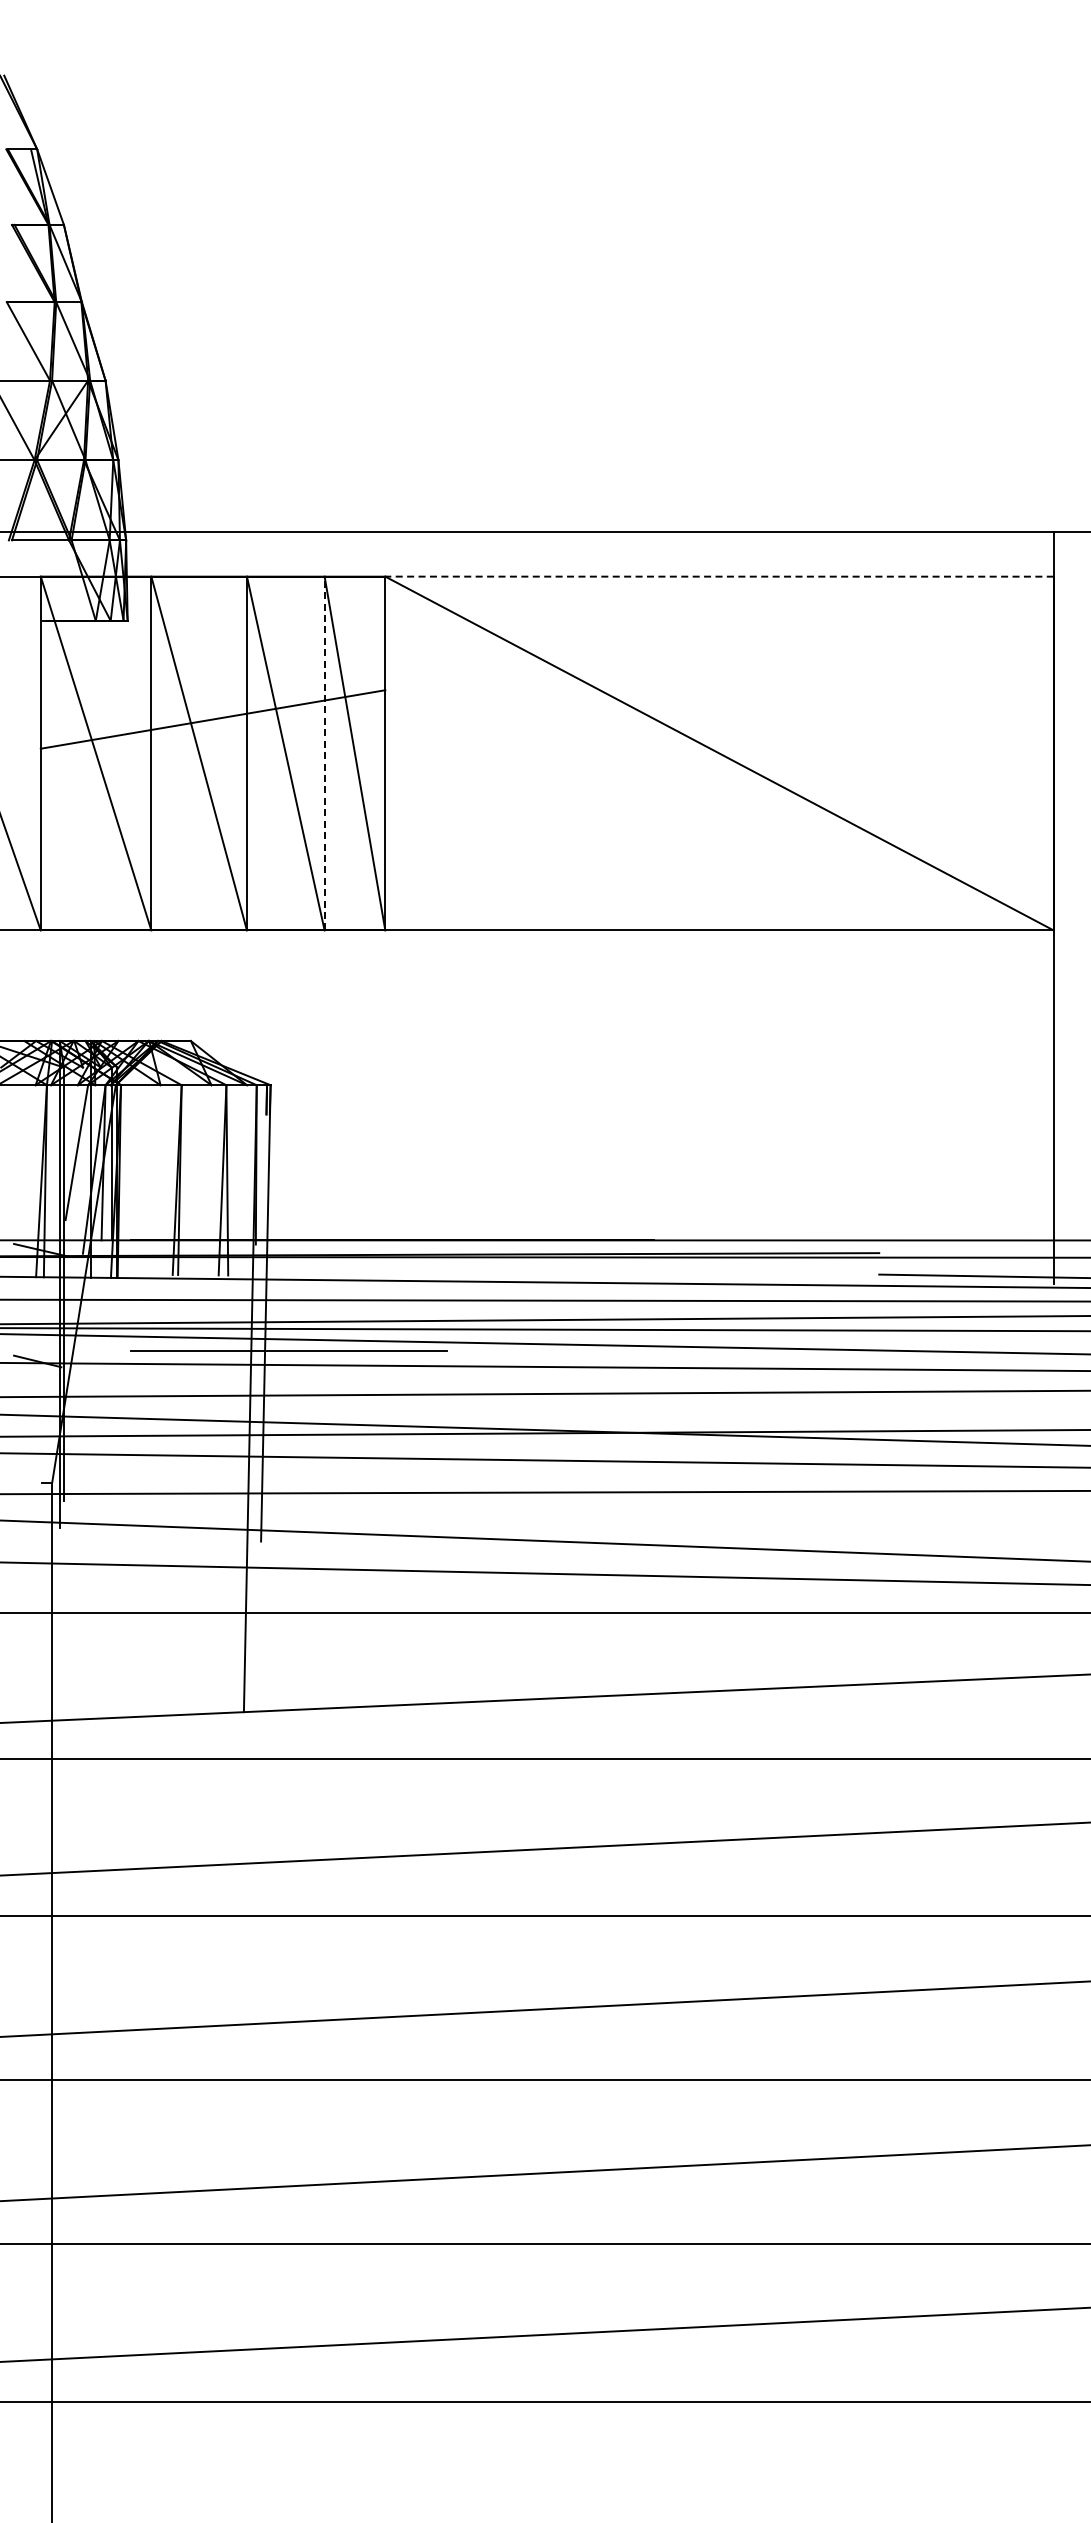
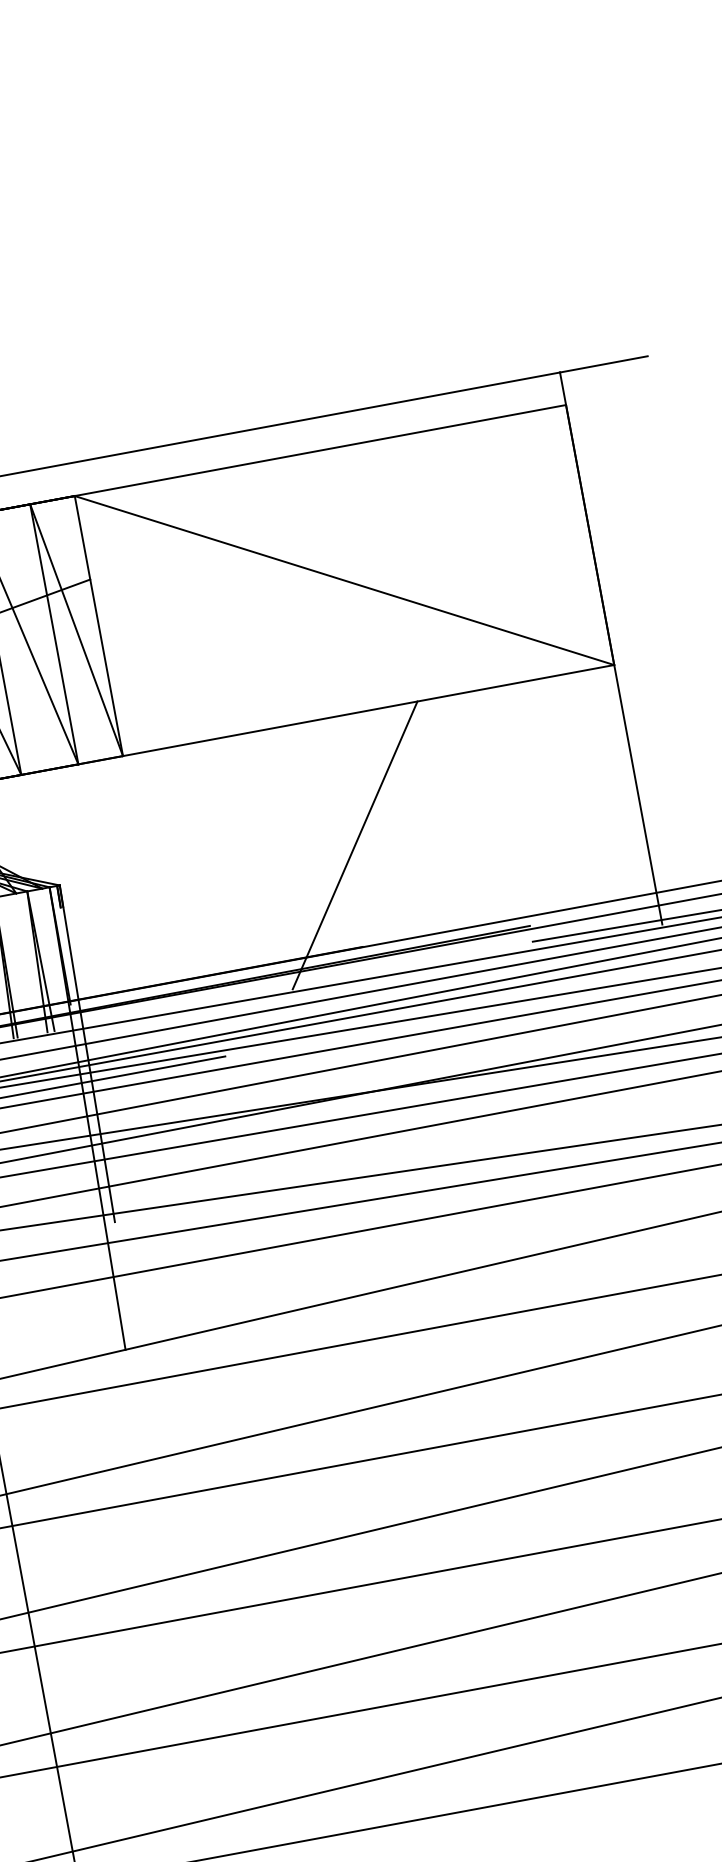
line: (719, 576) -> (320, 450), dashed -> solid
line: (324, 753) -> (54, 634), dashed -> solid
line: (668, 1104) -> (354, 845), added

